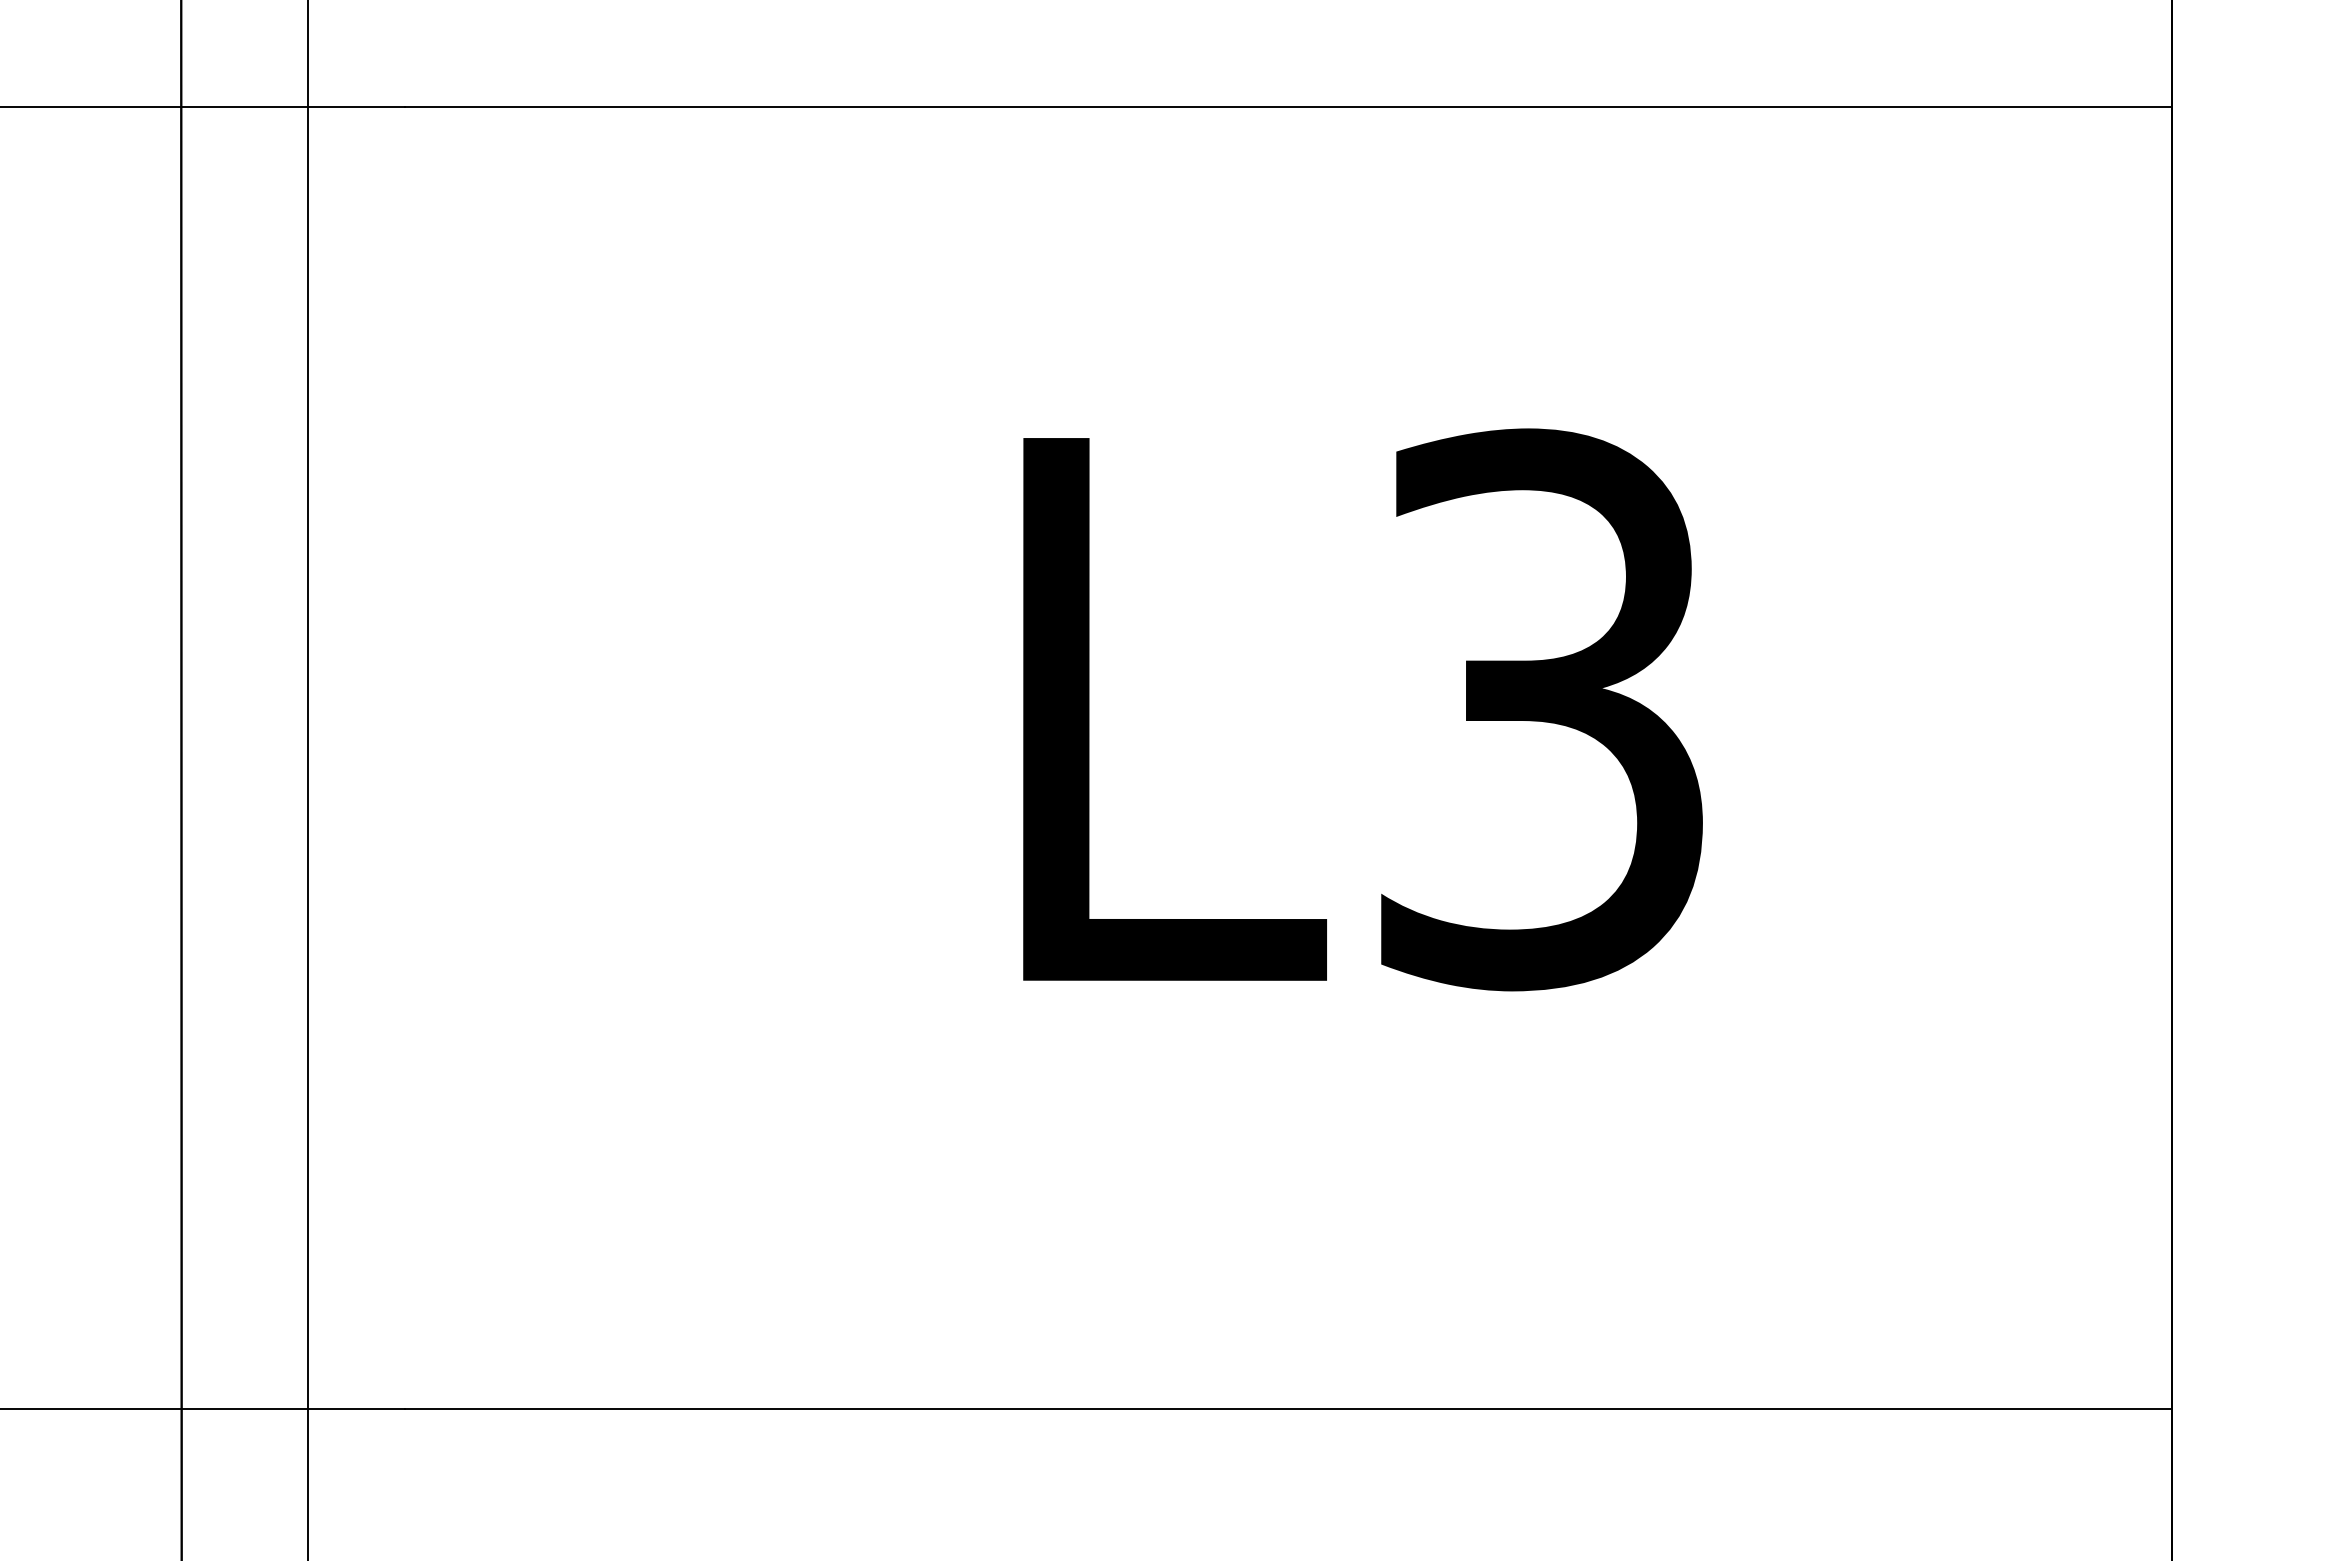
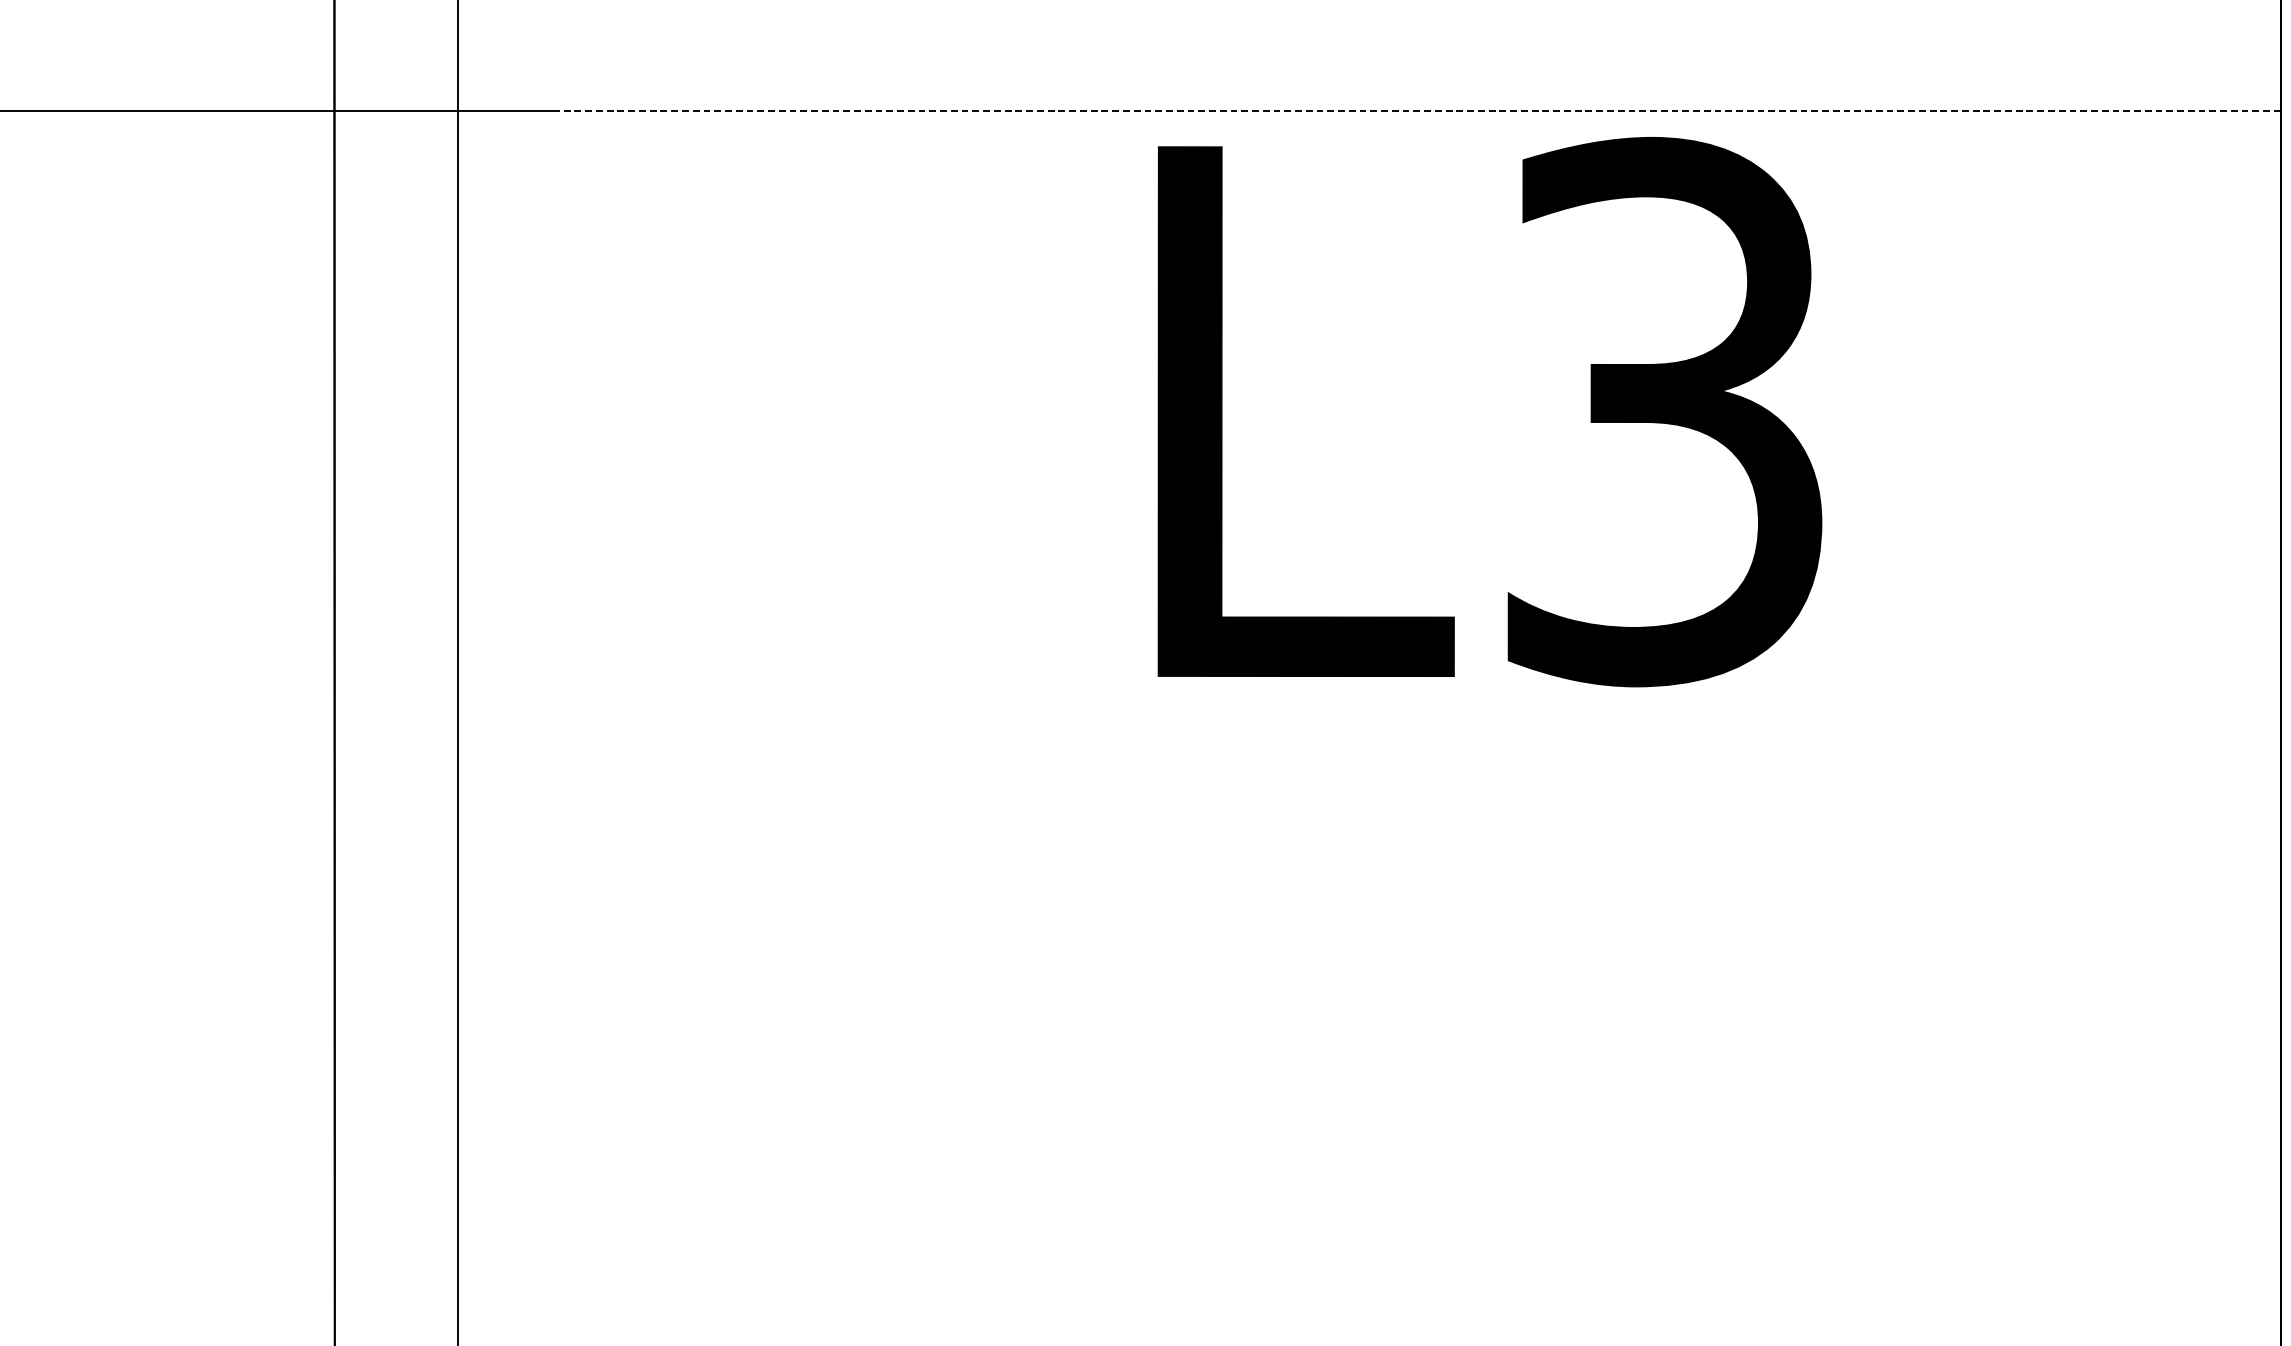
line: (1287, 107) -> (1416, 111), solid -> dashed
text: (1362, 709) -> (1489, 411), moved

